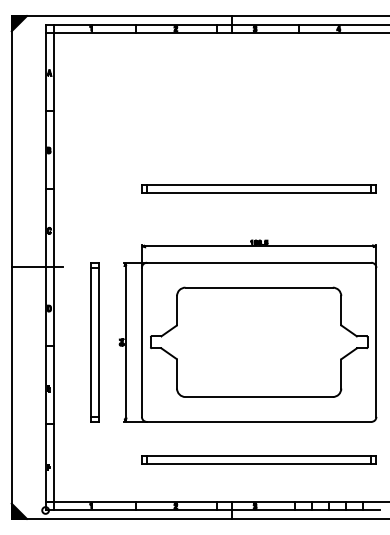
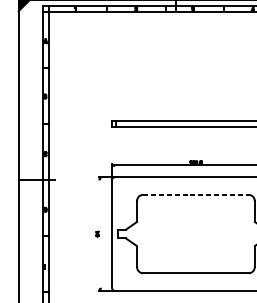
line: (259, 287) -> (196, 194), solid -> dashed
part: (94, 342) -> (77, 234), removed
line: (125, 342) -> (100, 234), removed

